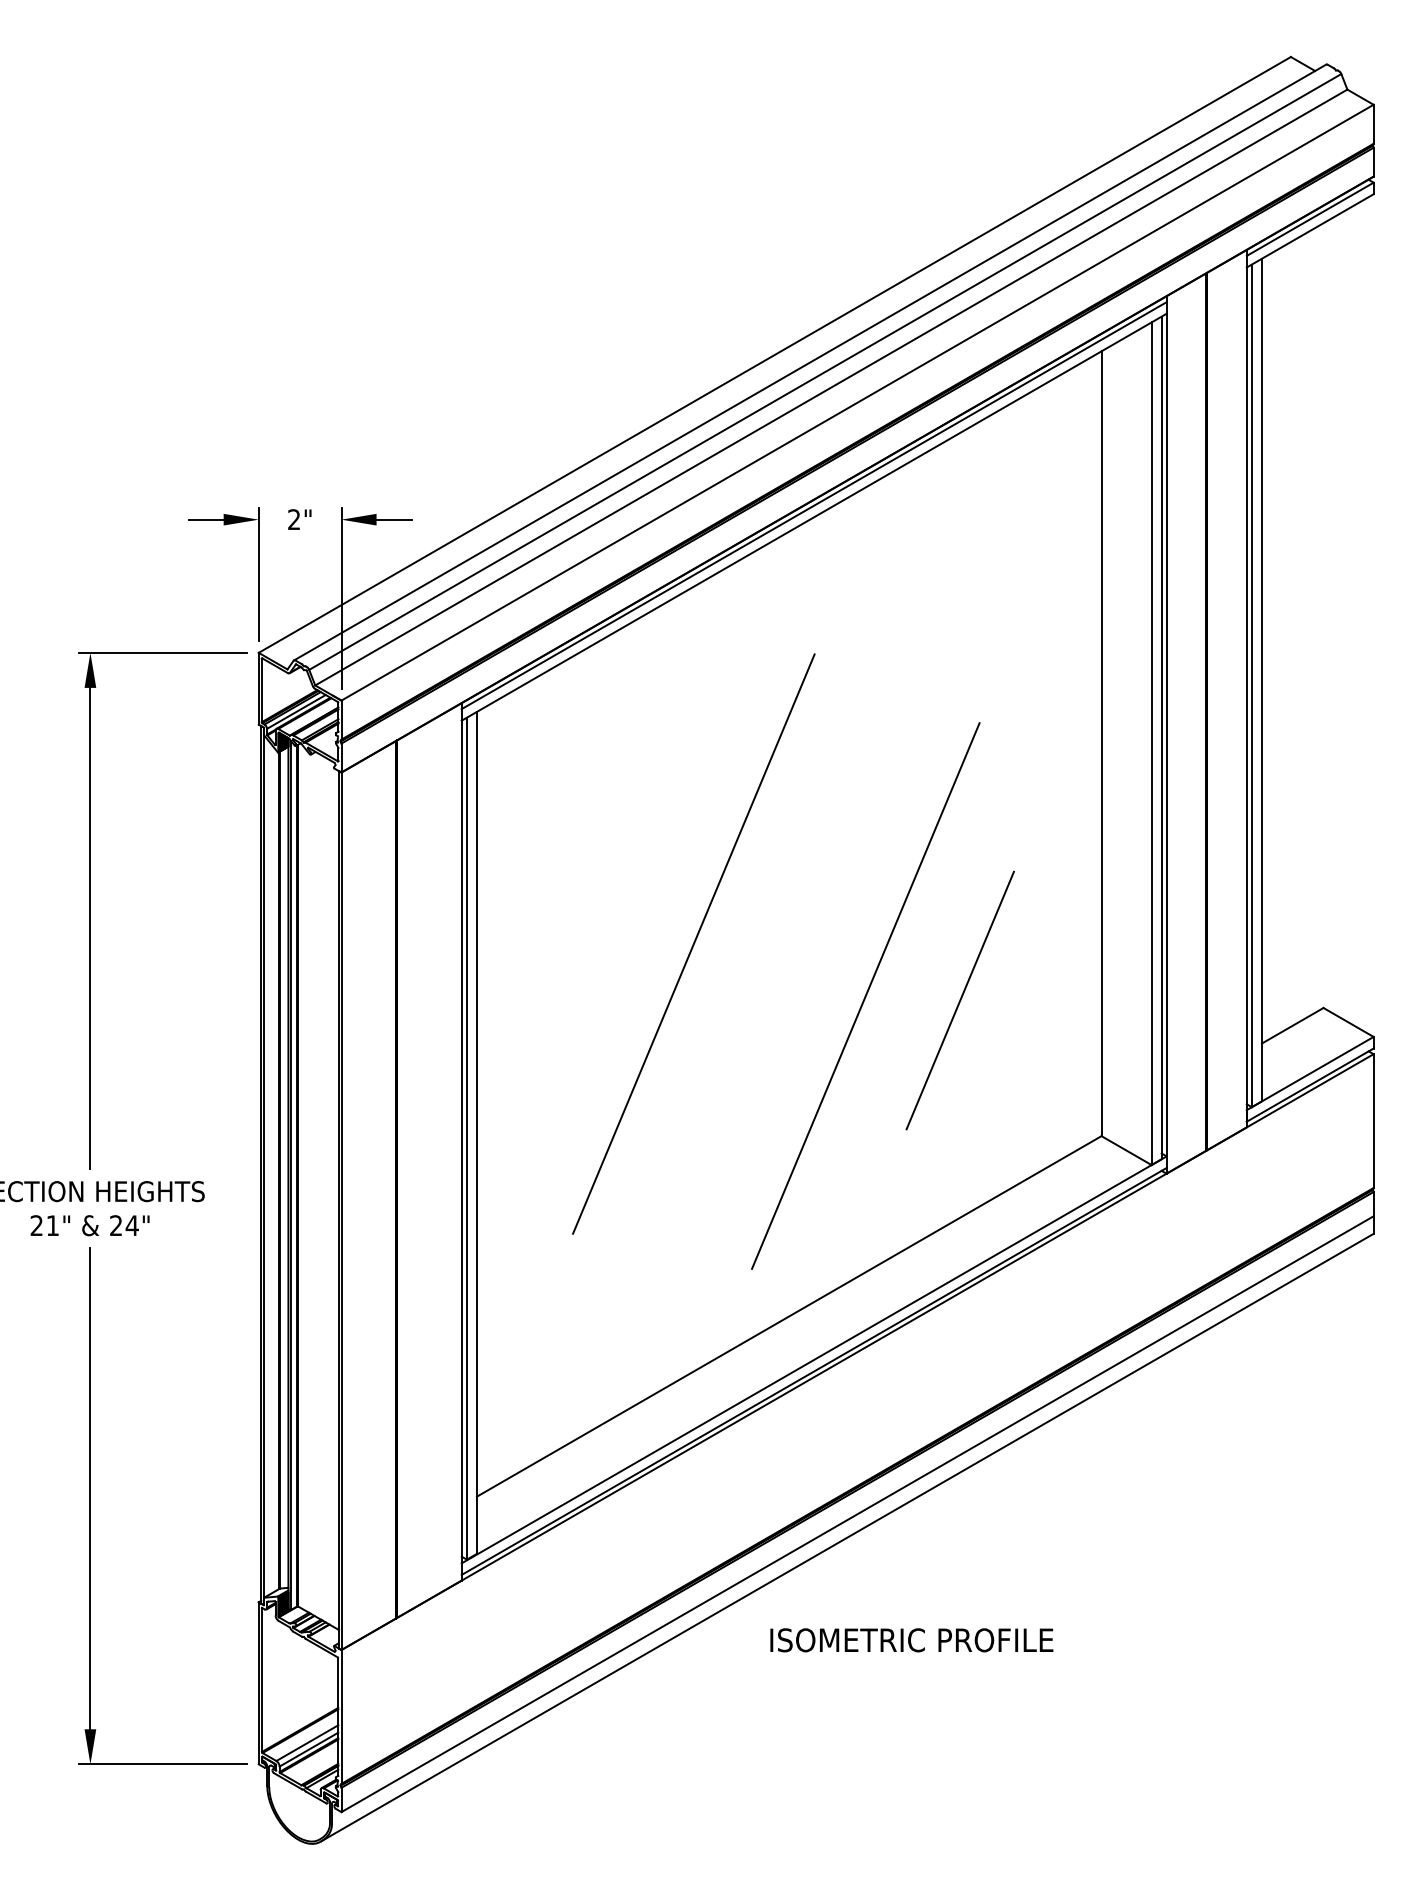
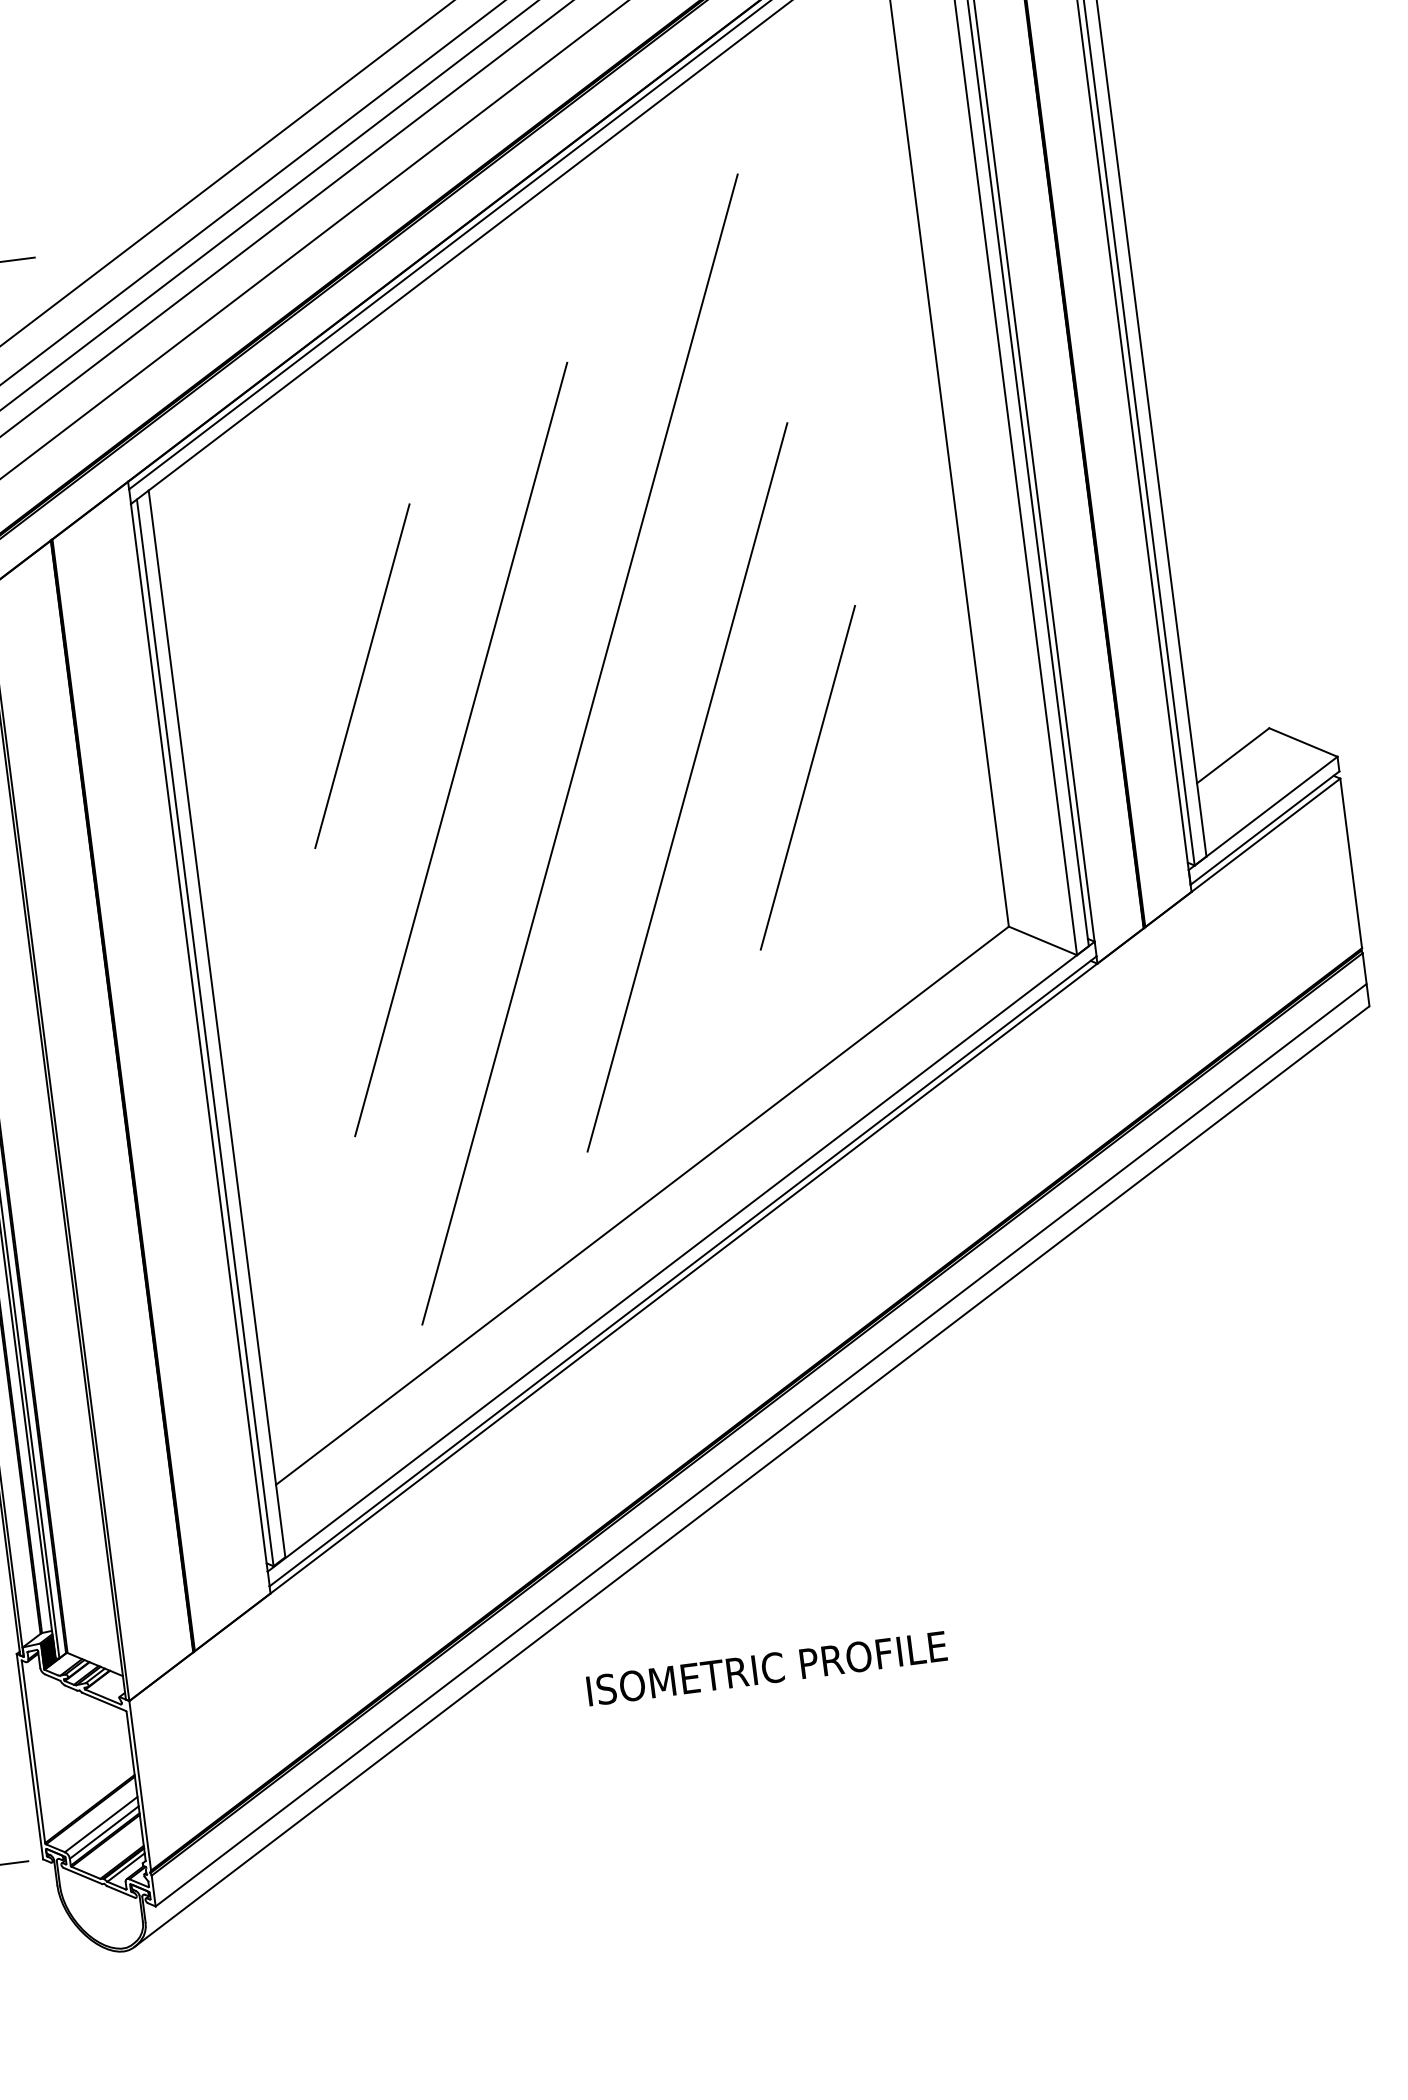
line: (624, 877) -> (362, 676), added
line: (785, 955) -> (579, 749), added
text: (911, 1640) -> (766, 1668), moved

